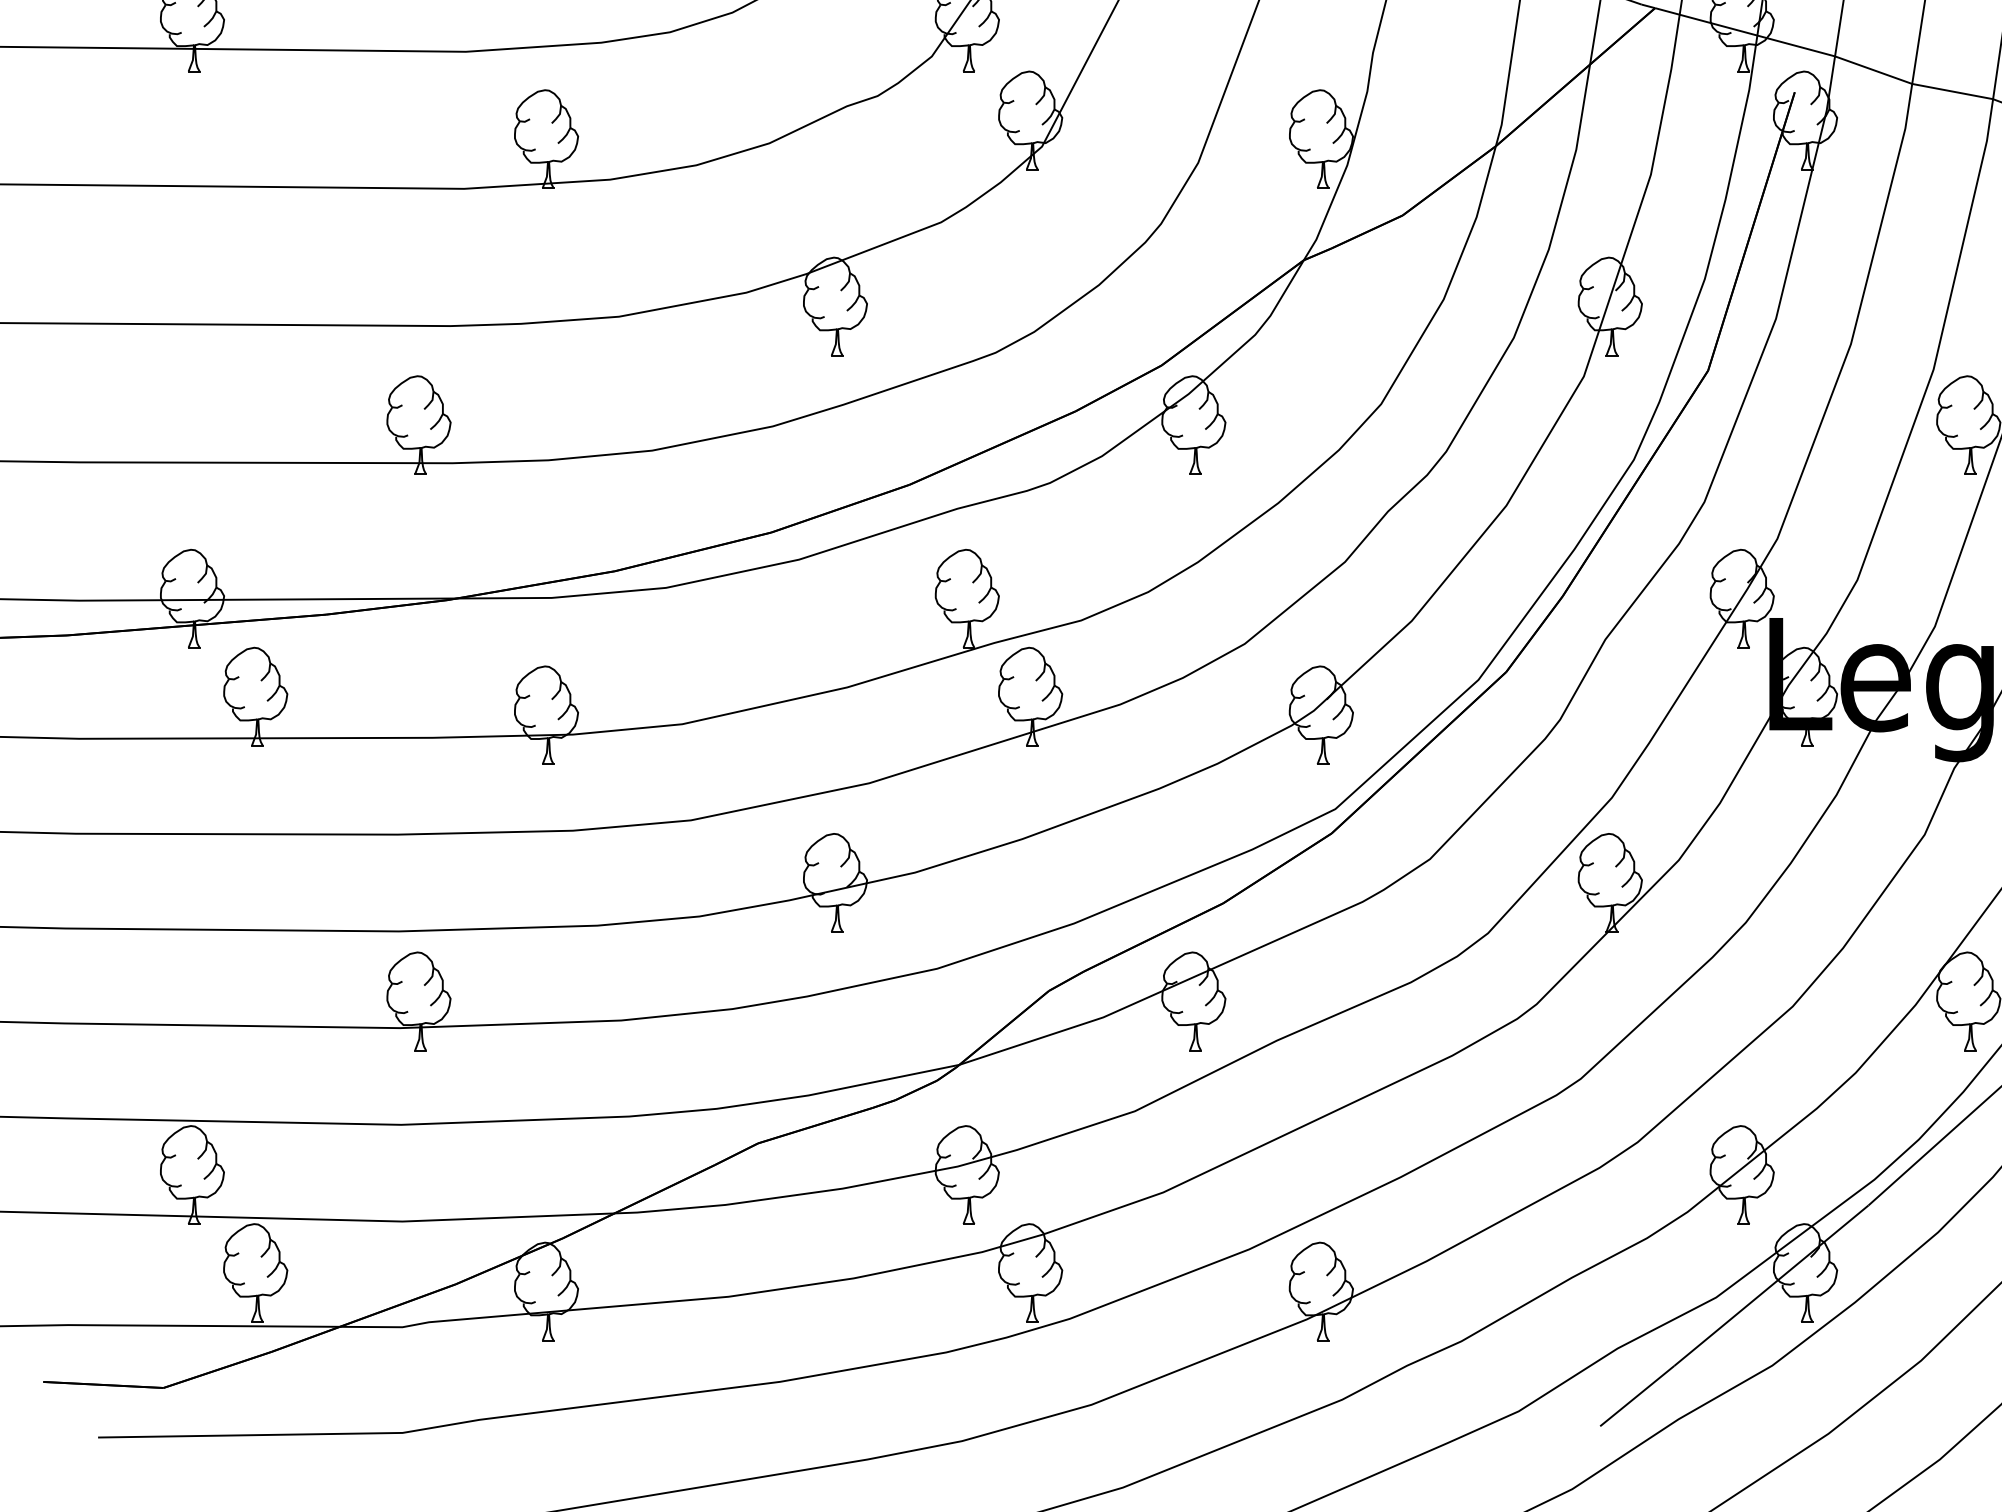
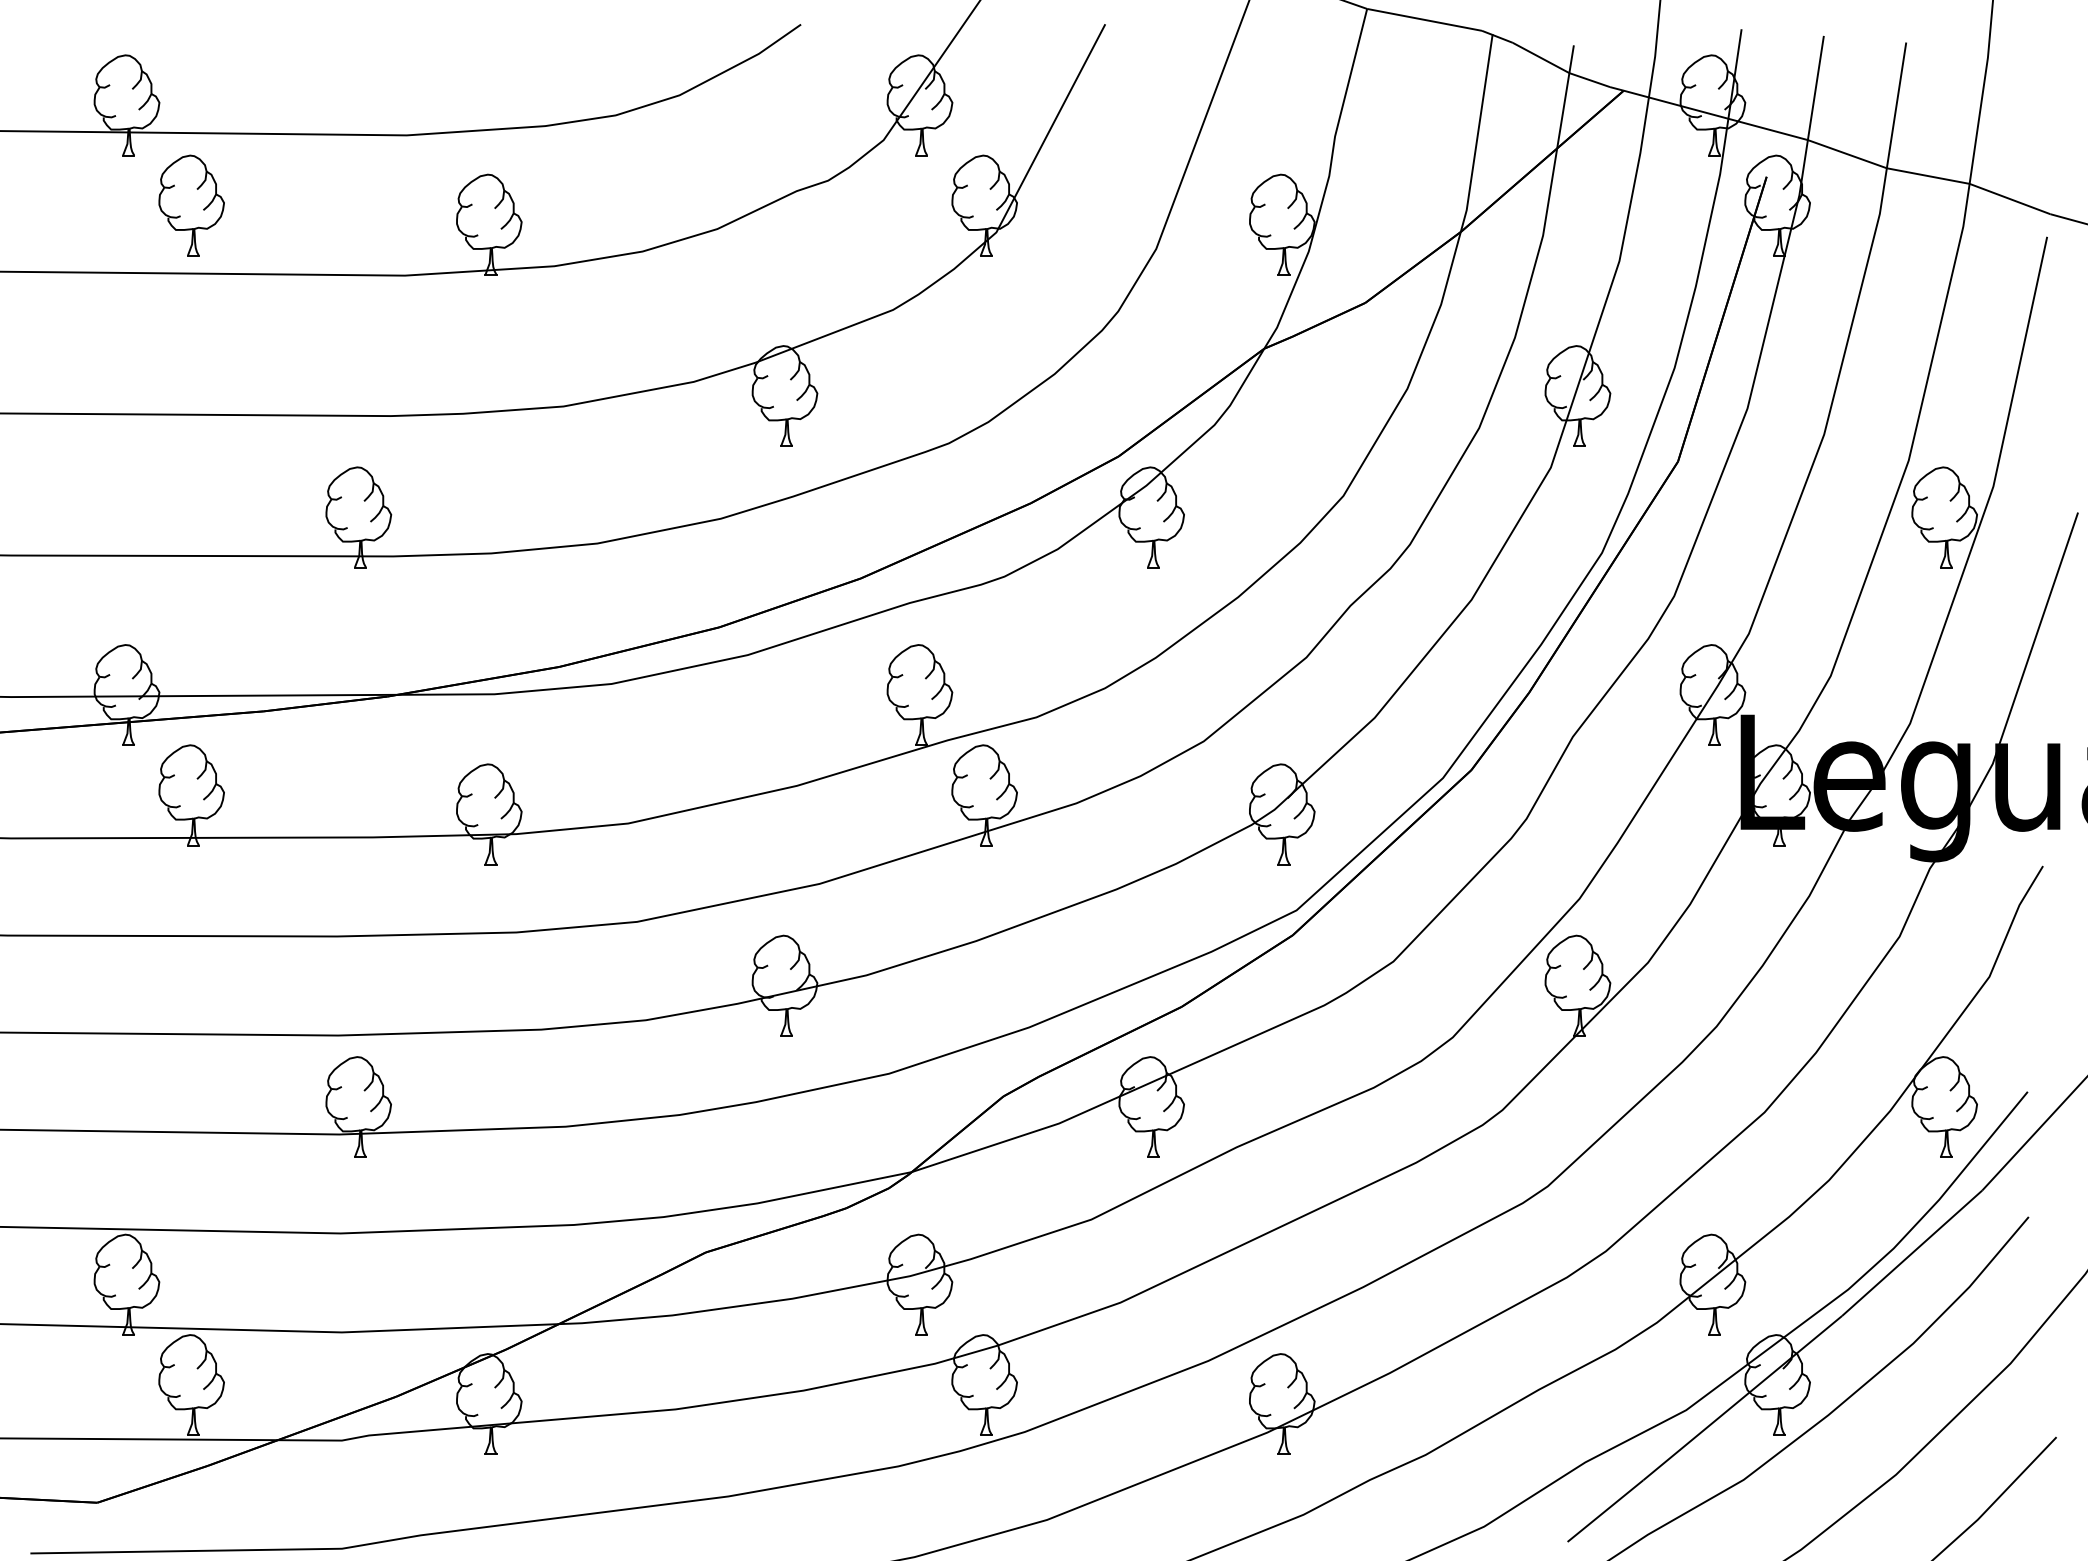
part: (255, 120) -> (191, 205), added

